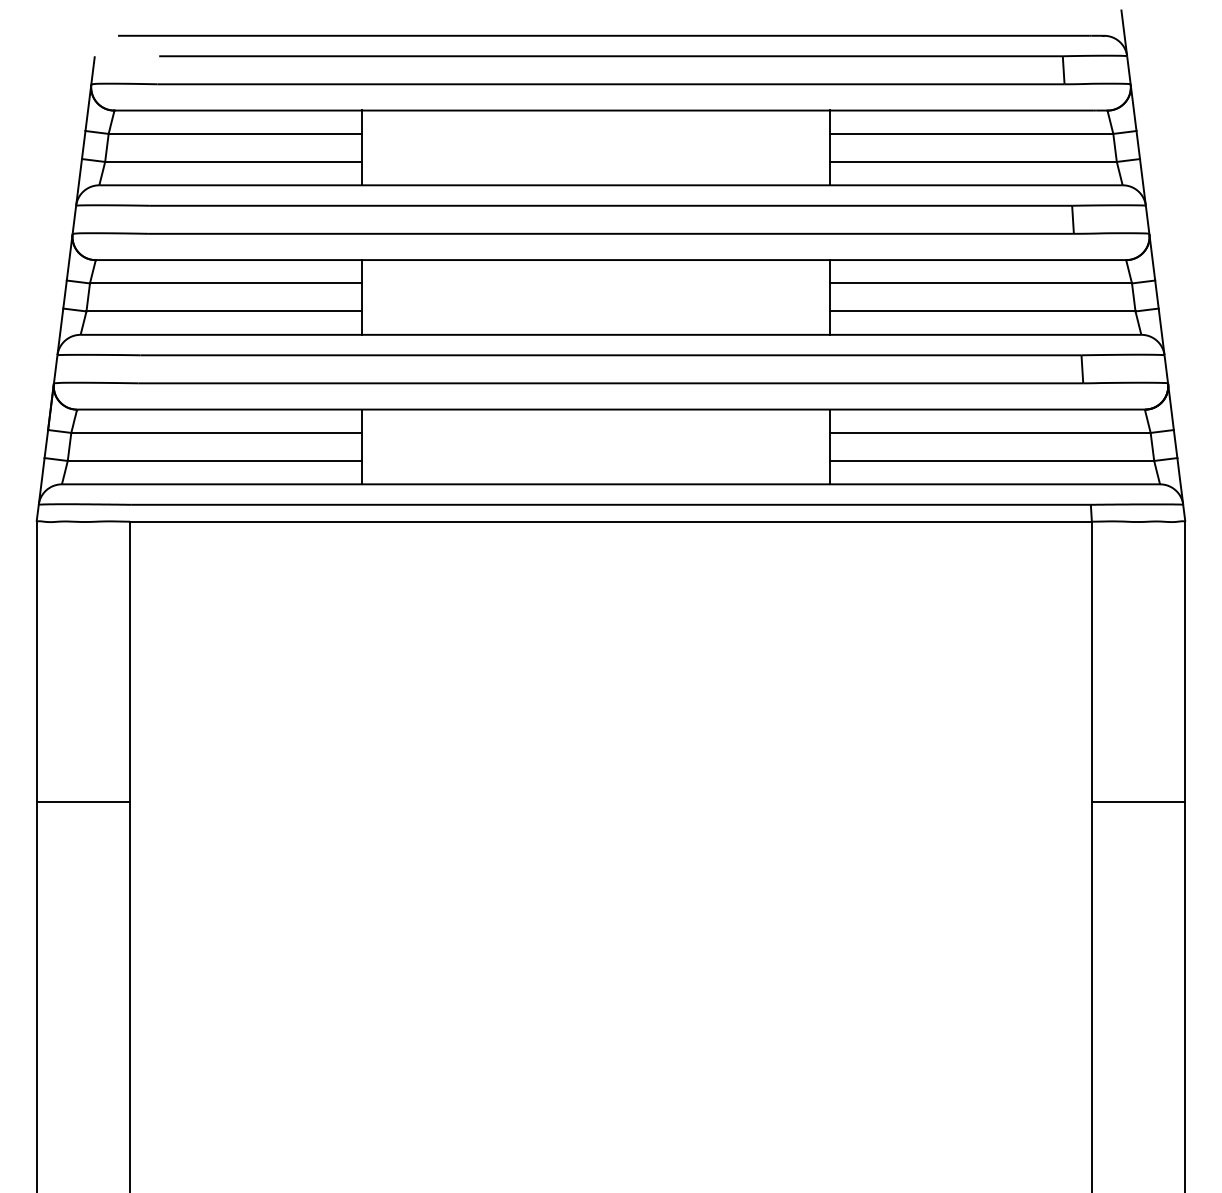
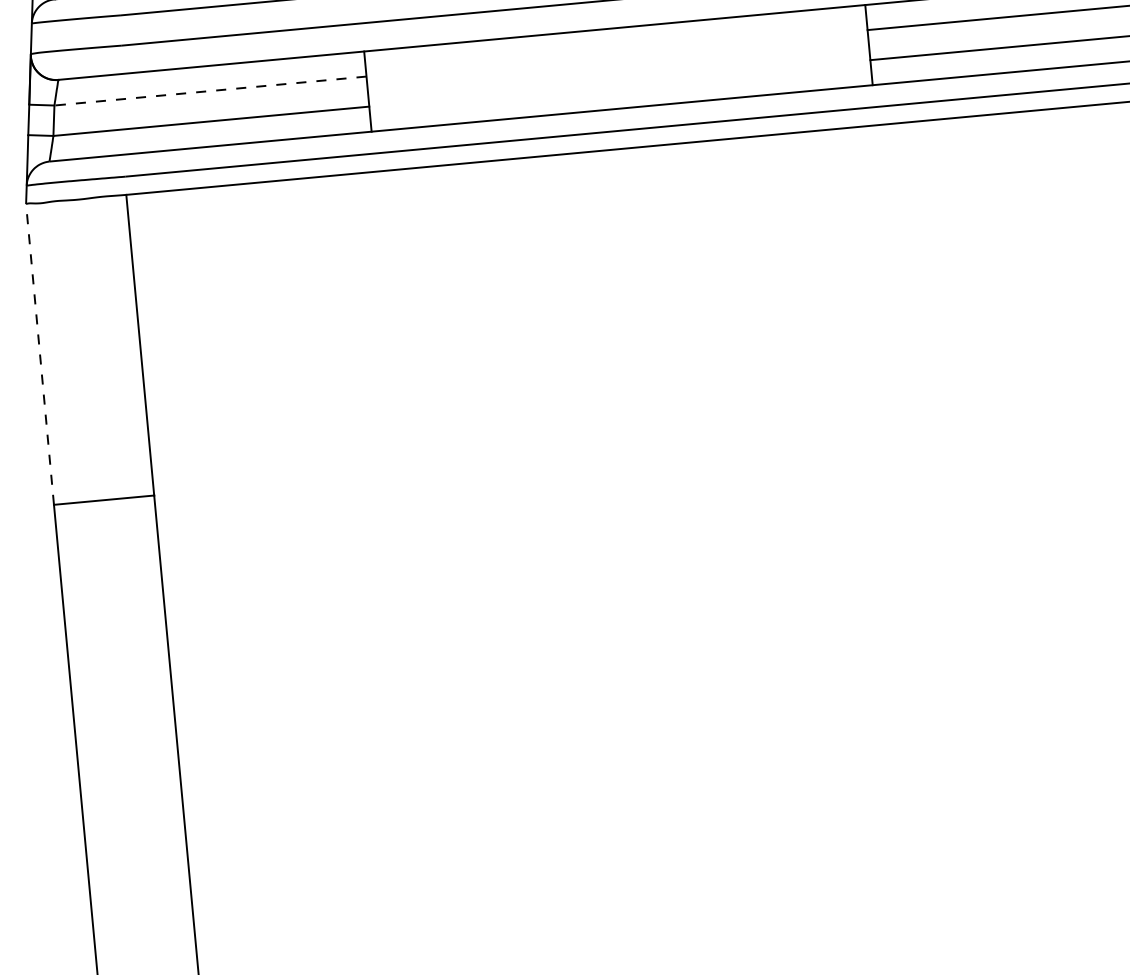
line: (216, 432) -> (210, 90), solid -> dashed
line: (36, 661) -> (39, 354), solid -> dashed

